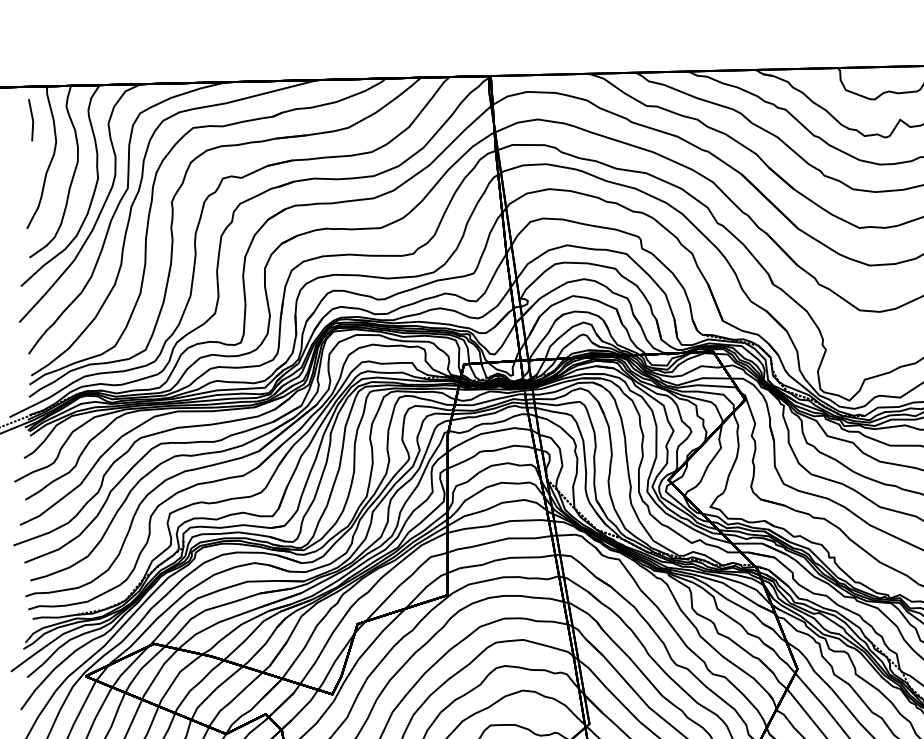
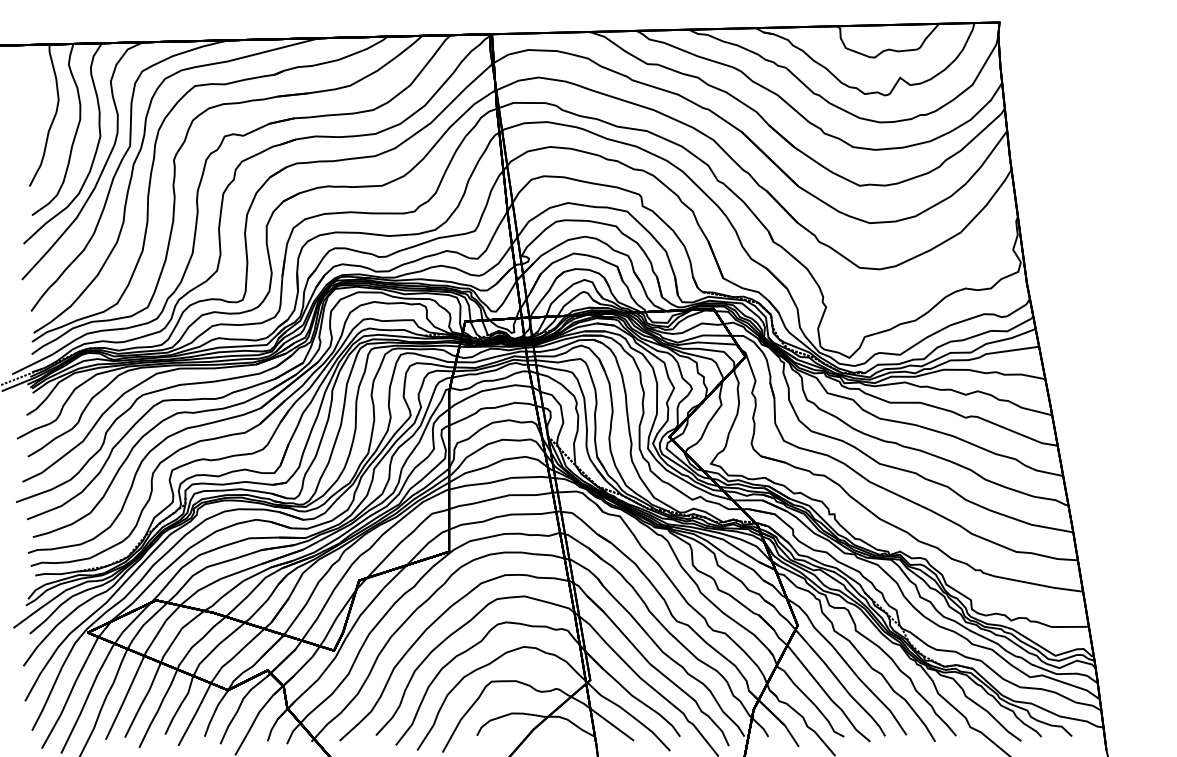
line: (31, 120) -> (34, 78), removed

